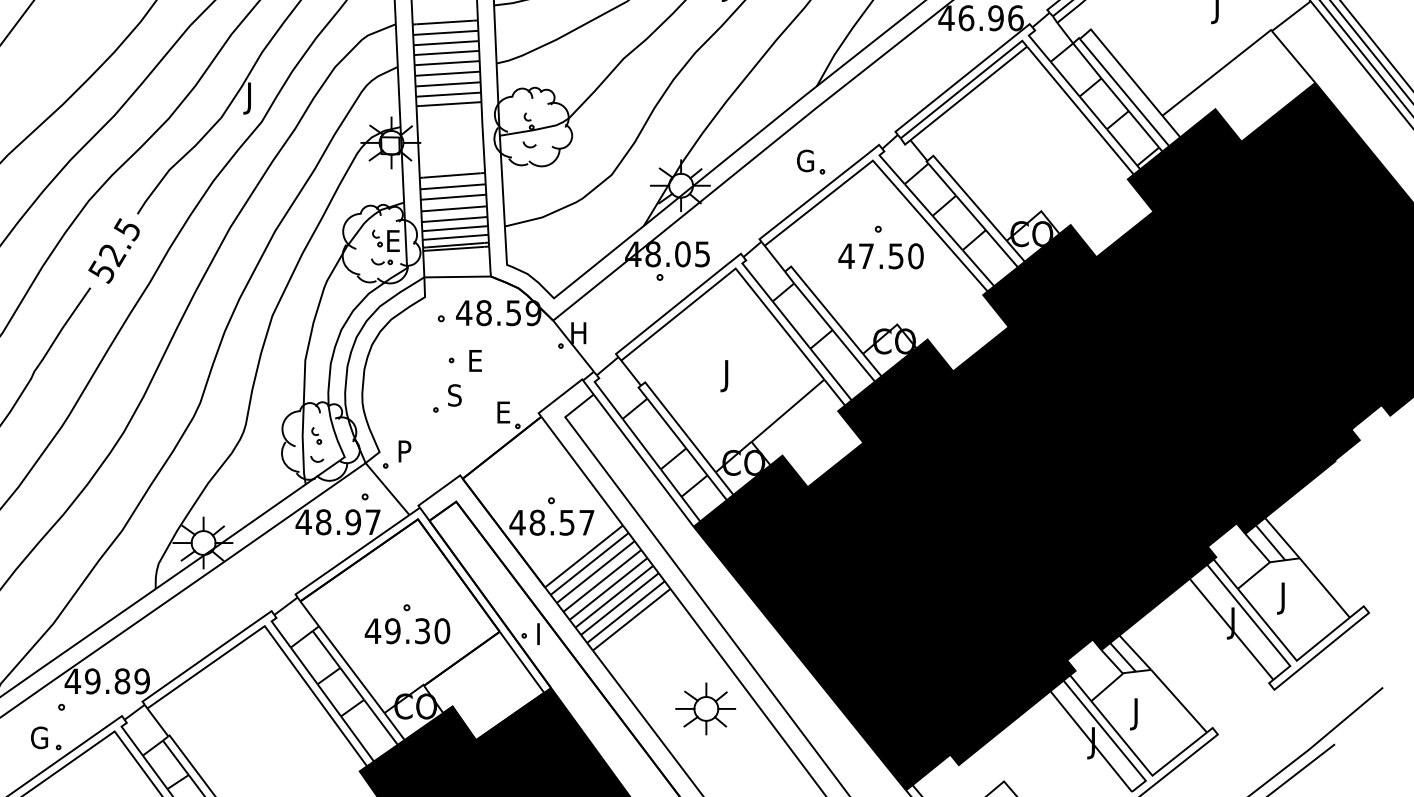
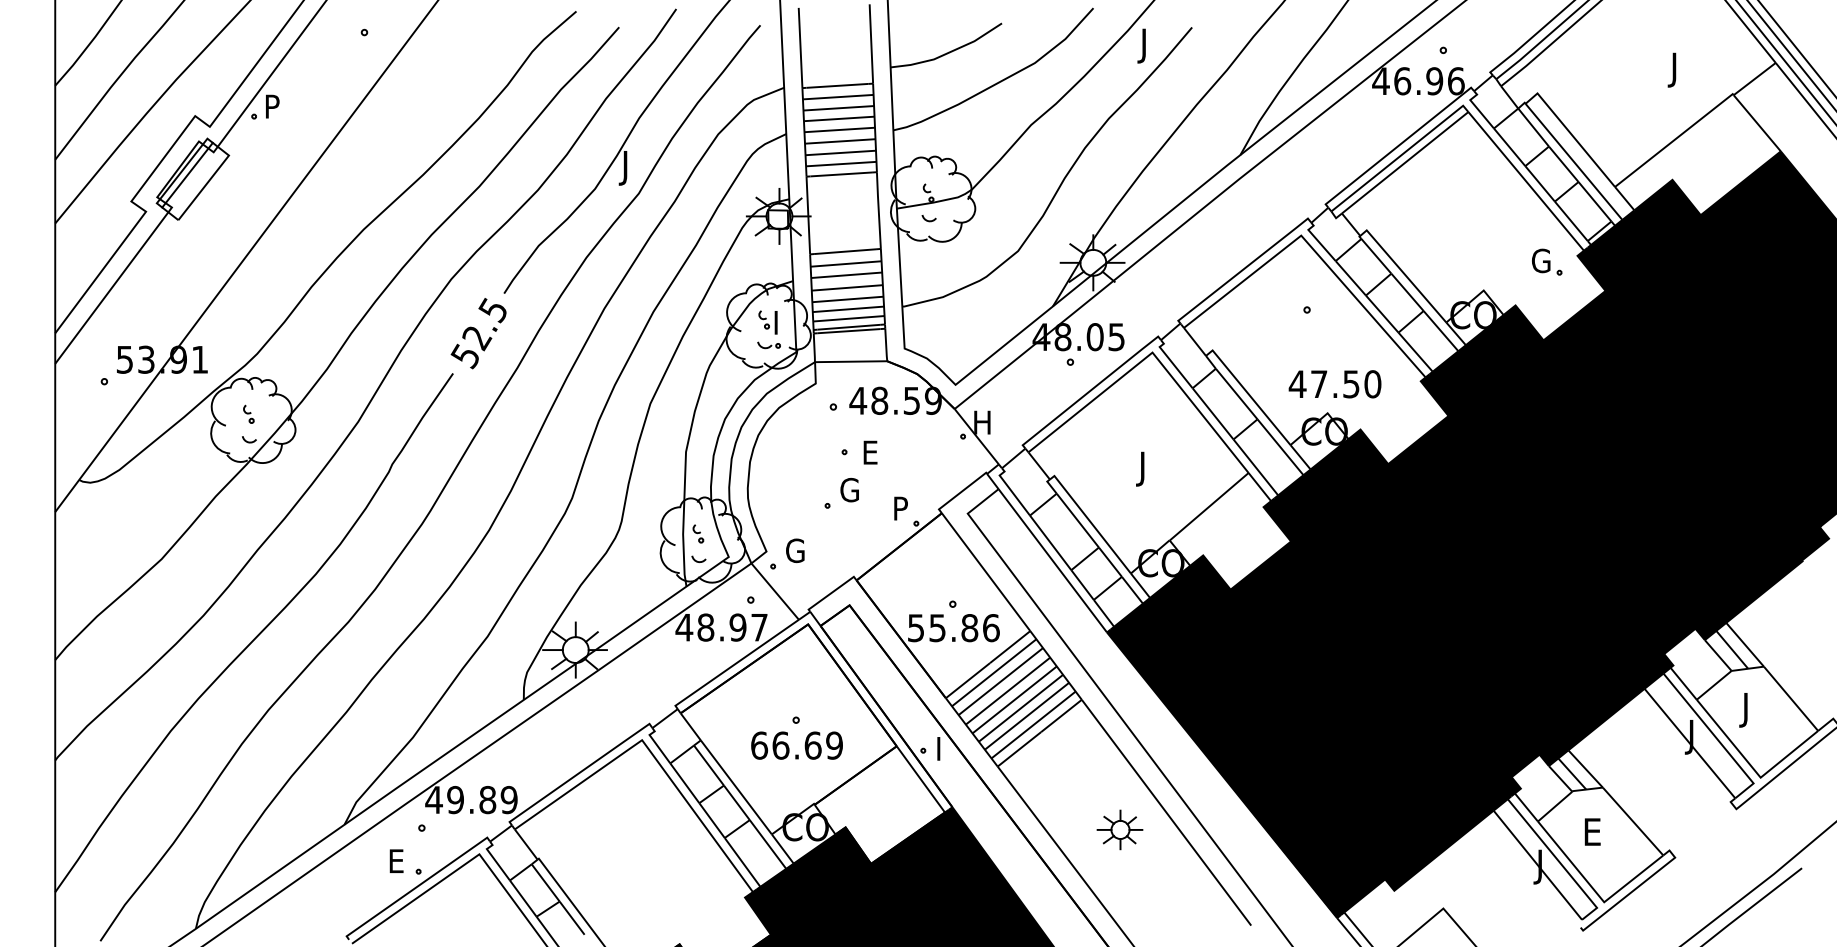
part: (811, 161) -> (1547, 261), moved
text: (394, 240) -> (782, 322), E -> I
text: (880, 256) -> (1334, 384), moved
text: (456, 394) -> (849, 489), S -> G
text: (505, 412) -> (902, 508), E -> P
text: (406, 451) -> (795, 550), P -> G
text: (552, 523) -> (953, 628), 48.57 -> 55.86
text: (407, 631) -> (796, 745), 49.30 -> 66.69
part: (705, 708) -> (1119, 829), size x0.7
text: (1138, 714) -> (1589, 835), J -> E
text: (39, 738) -> (397, 861), G -> E

